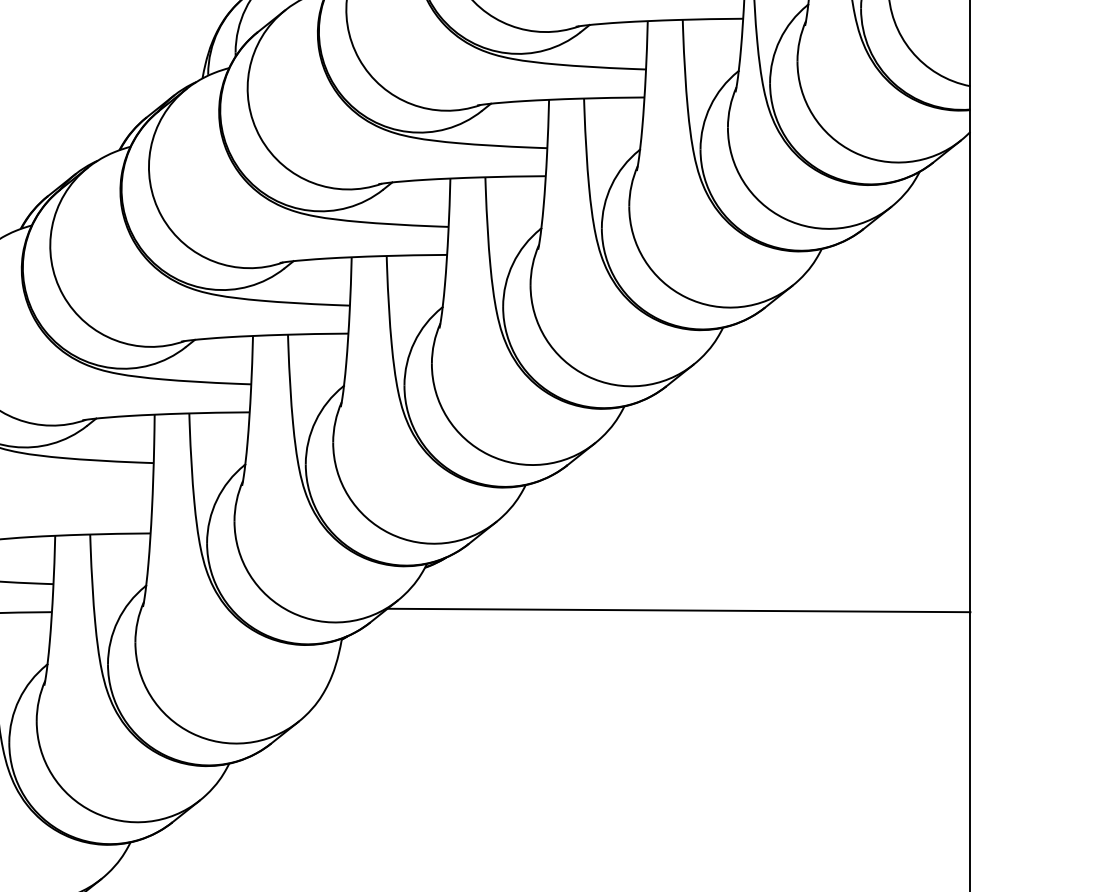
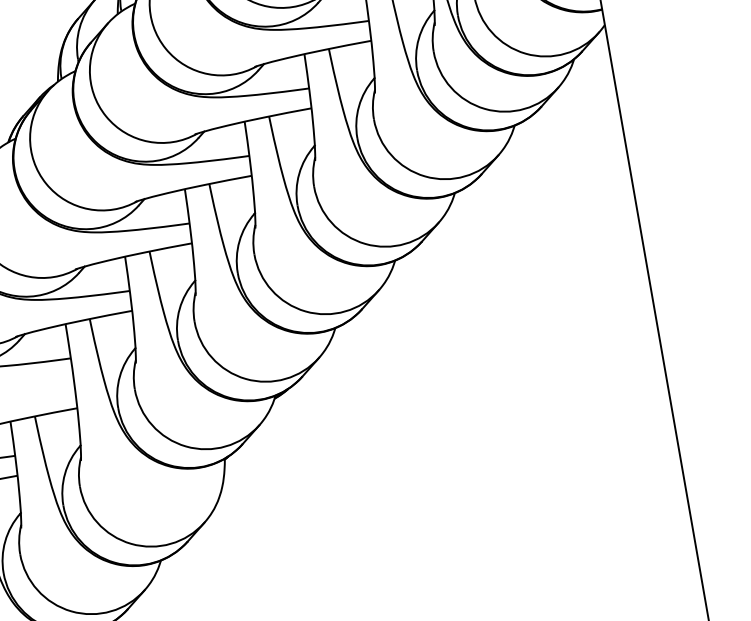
line: (678, 610) -> (458, 397), removed

